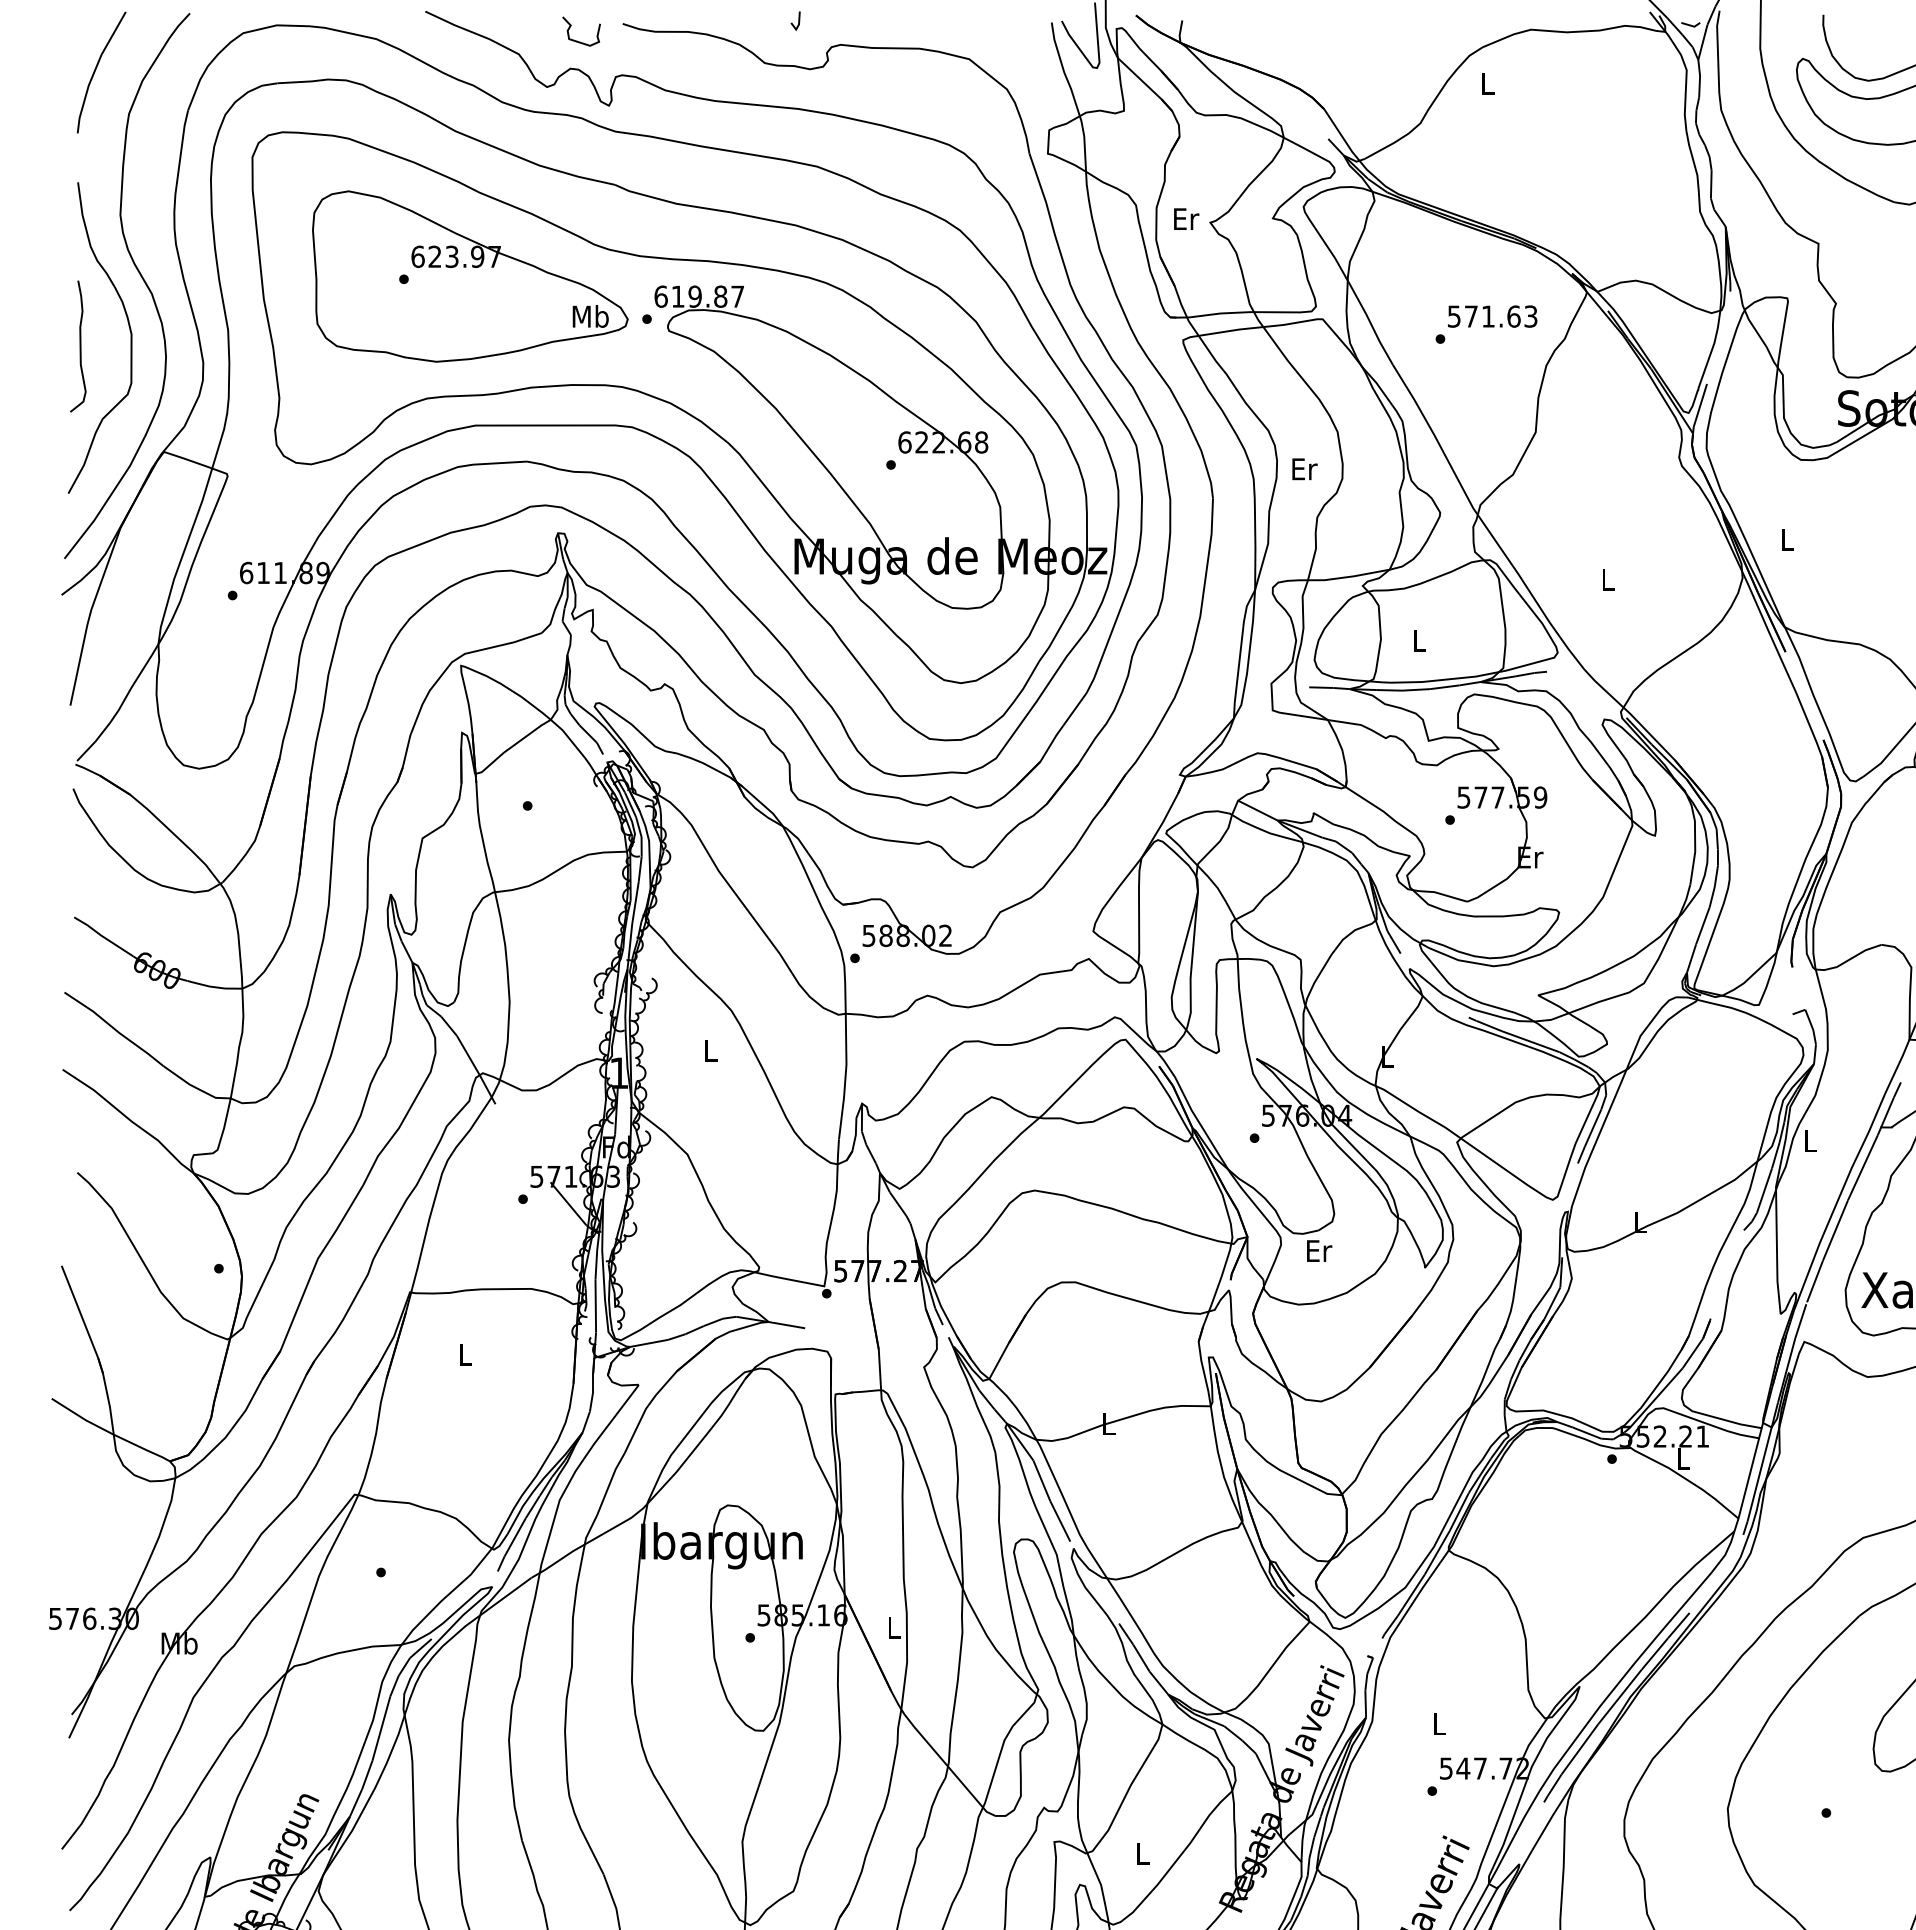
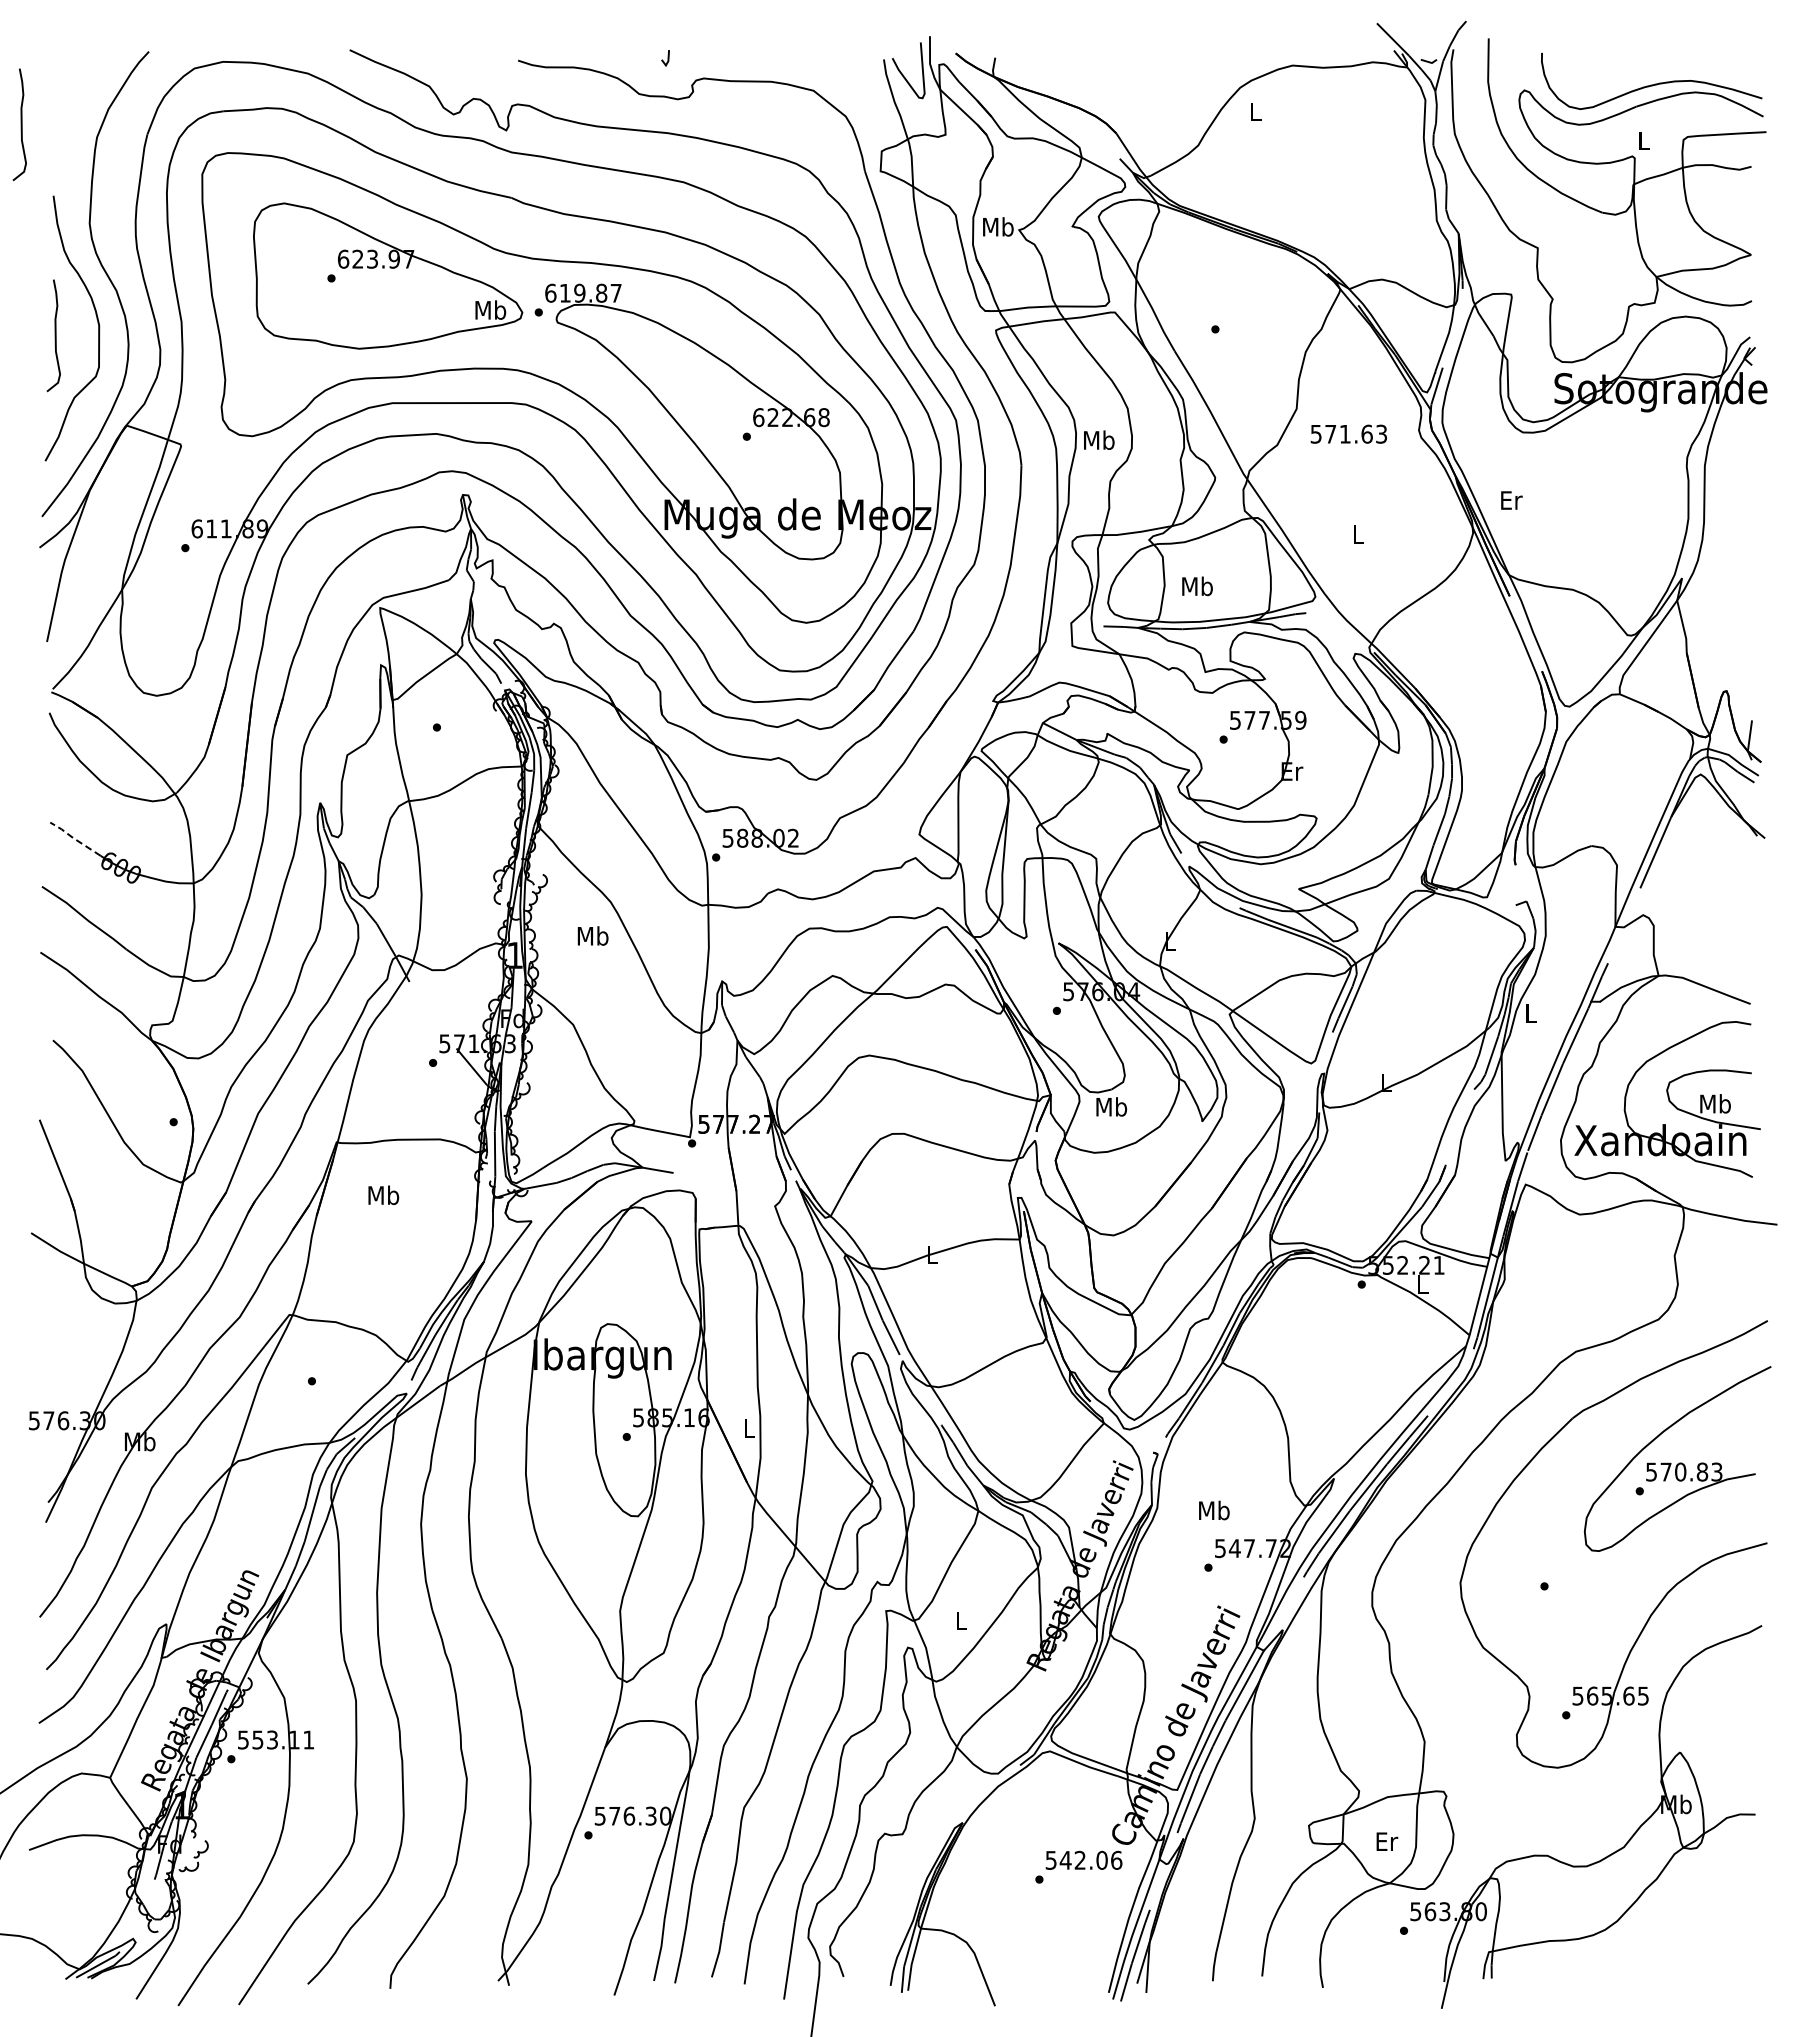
curve: (577, 40) -> (479, 74), removed
line: (96, 69) -> (69, 99), removed
curve: (39, 98) -> (20, 124), added
text: (1186, 218) -> (998, 226), Er -> Mb
text: (1492, 315) -> (1348, 433), moved
text: (1304, 468) -> (1099, 439), Er -> Mb
text: (1787, 539) -> (1511, 500), L -> Er
text: (1419, 640) -> (1197, 586), L -> Mb
line: (101, 936) -> (73, 838), solid -> dashed
text: (710, 1049) -> (592, 935), L -> Mb
text: (1318, 1250) -> (1111, 1106), Er -> Mb
text: (464, 1354) -> (383, 1195), L -> Mb
text: (1439, 1724) -> (1214, 1510), L -> Mb

